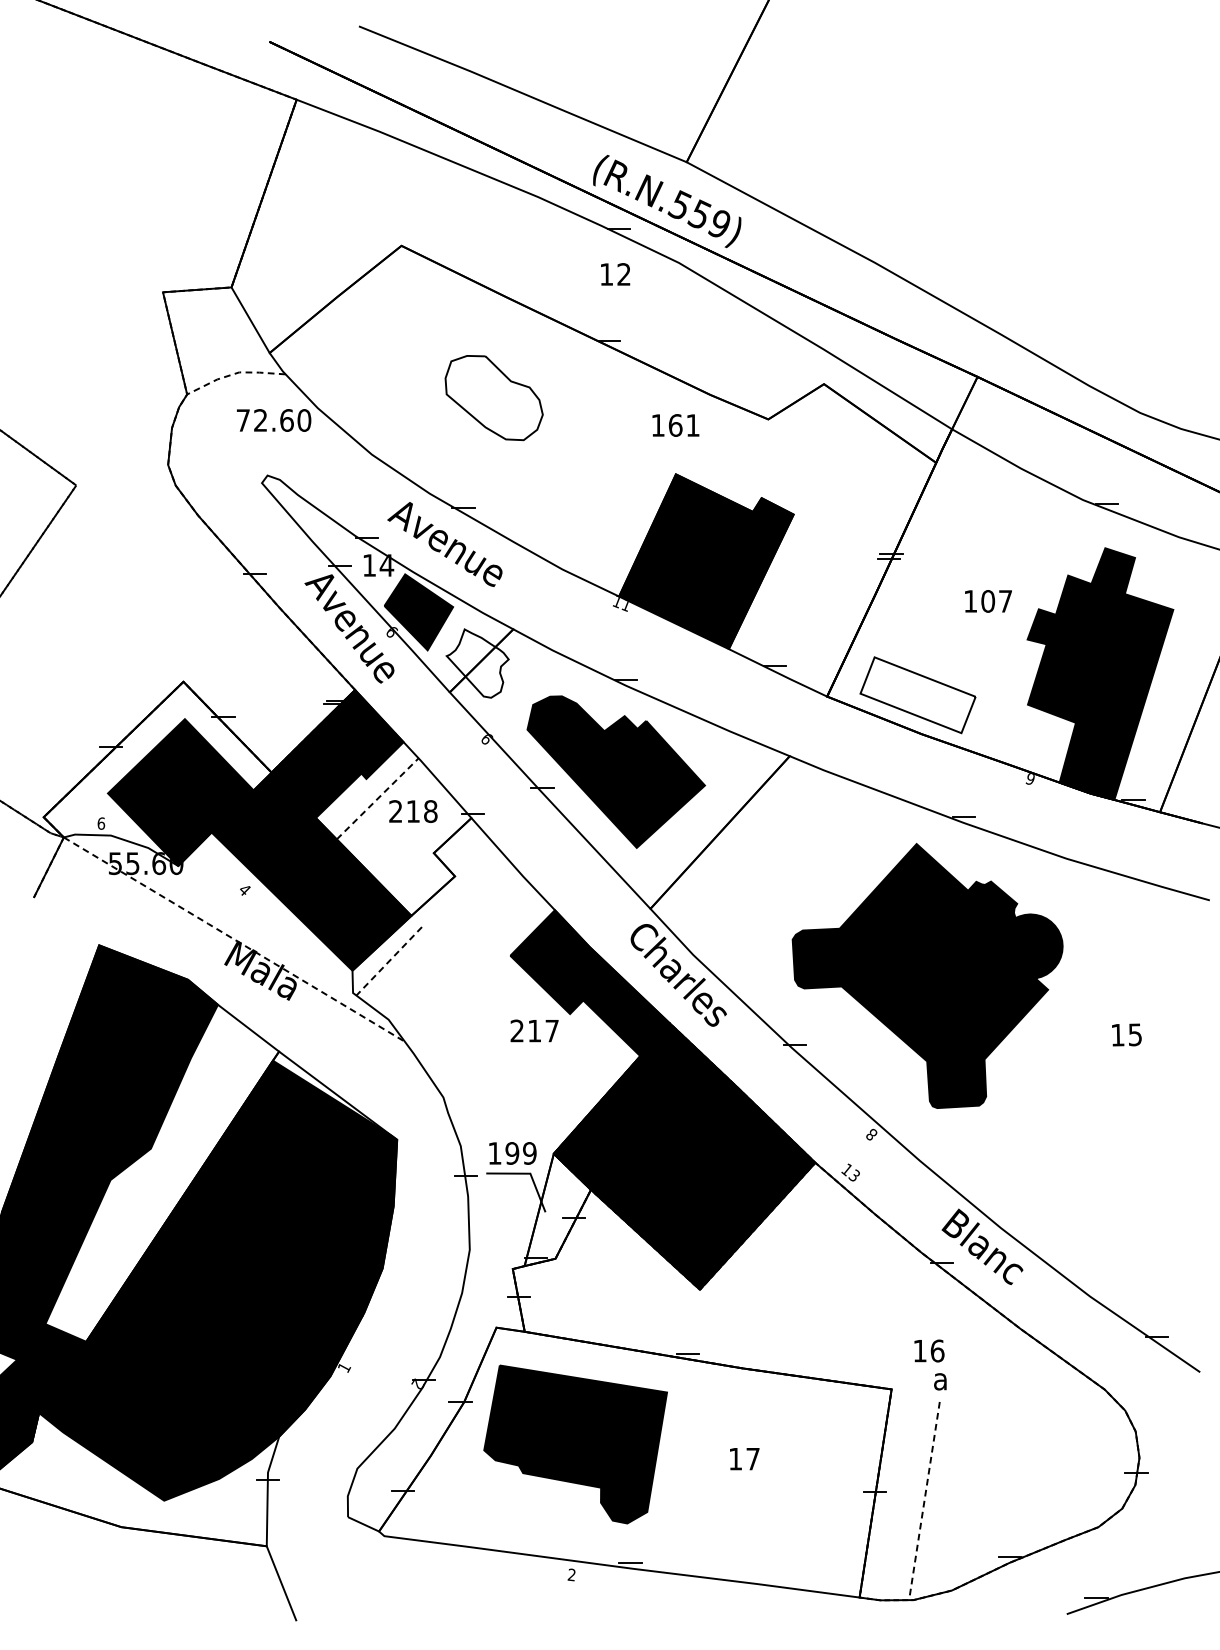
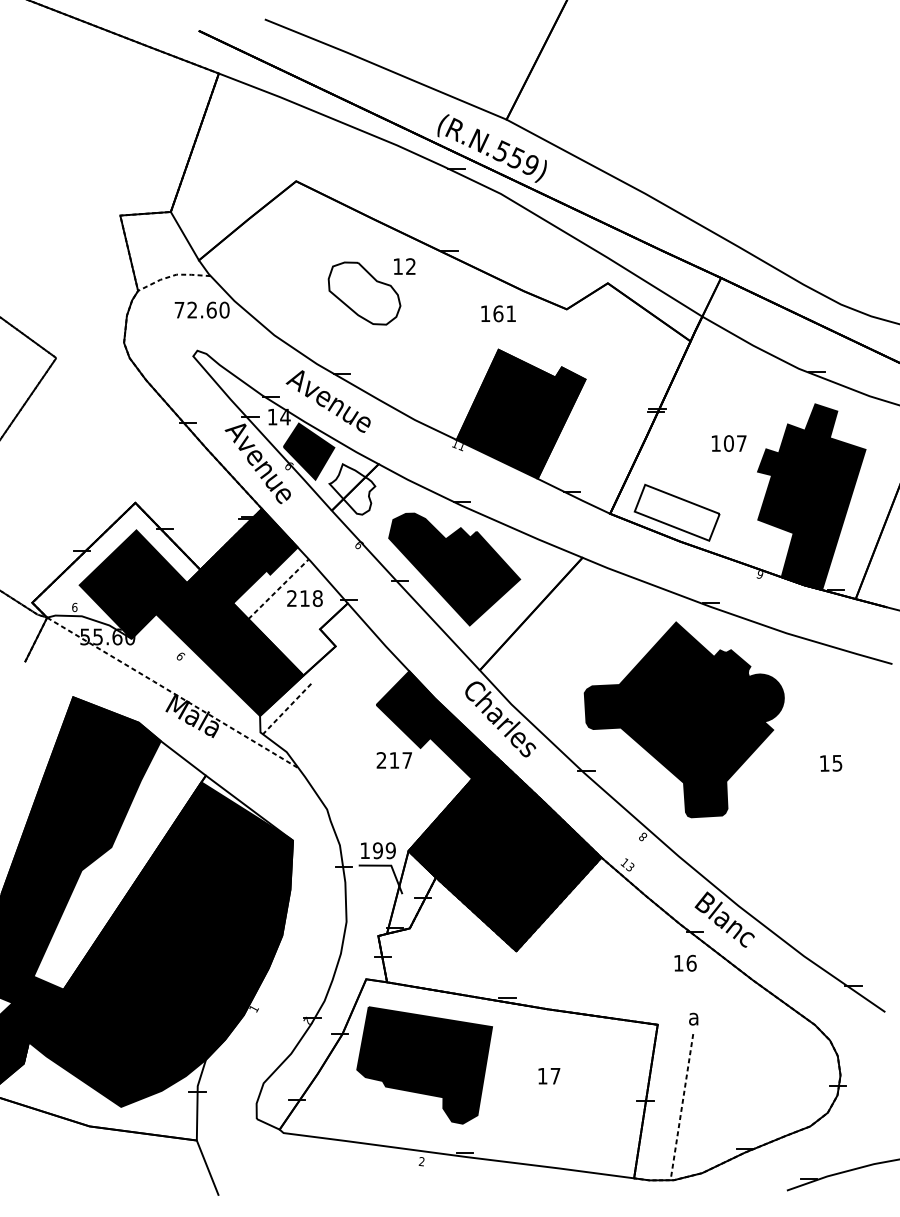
text: (615, 274) -> (404, 266), moved
text: (244, 890) -> (180, 656), 4 -> 6
text: (929, 1350) -> (685, 962), moved

